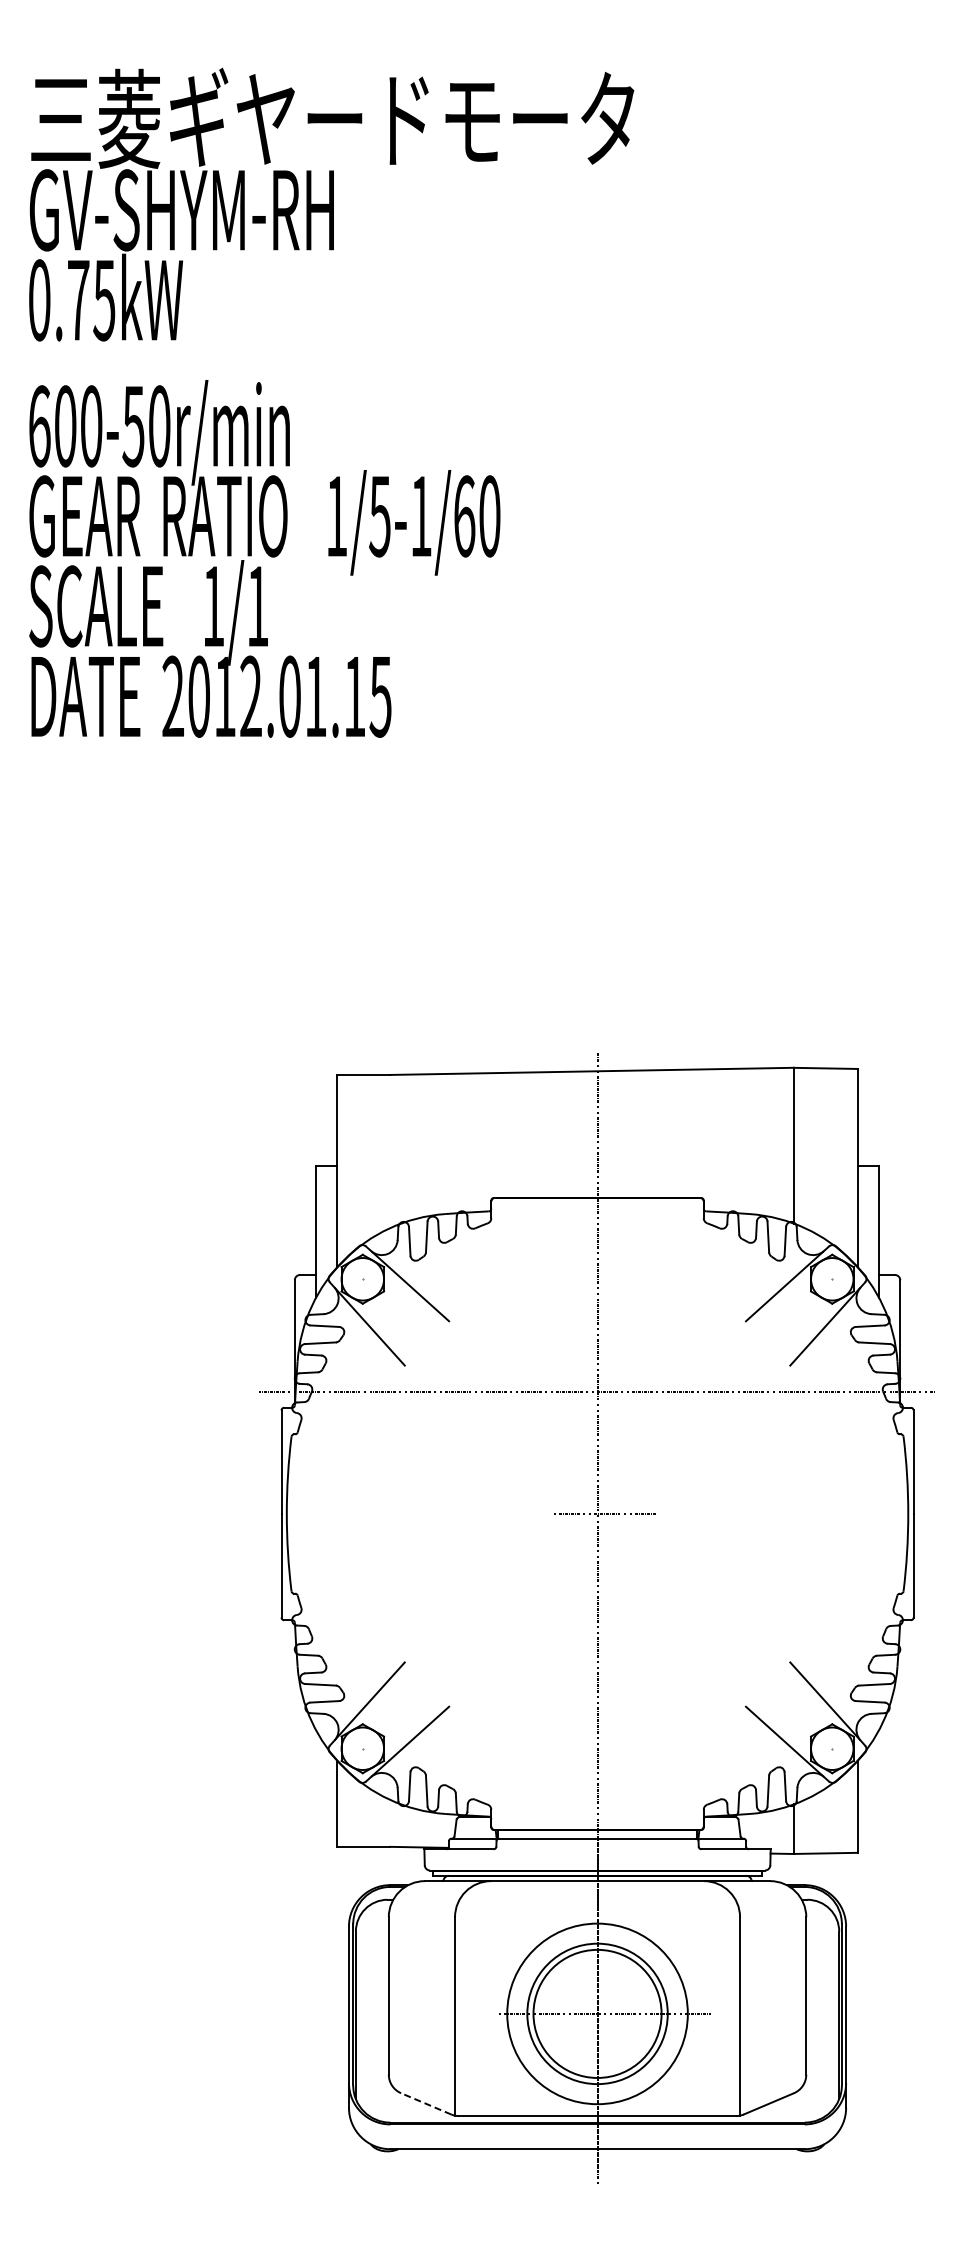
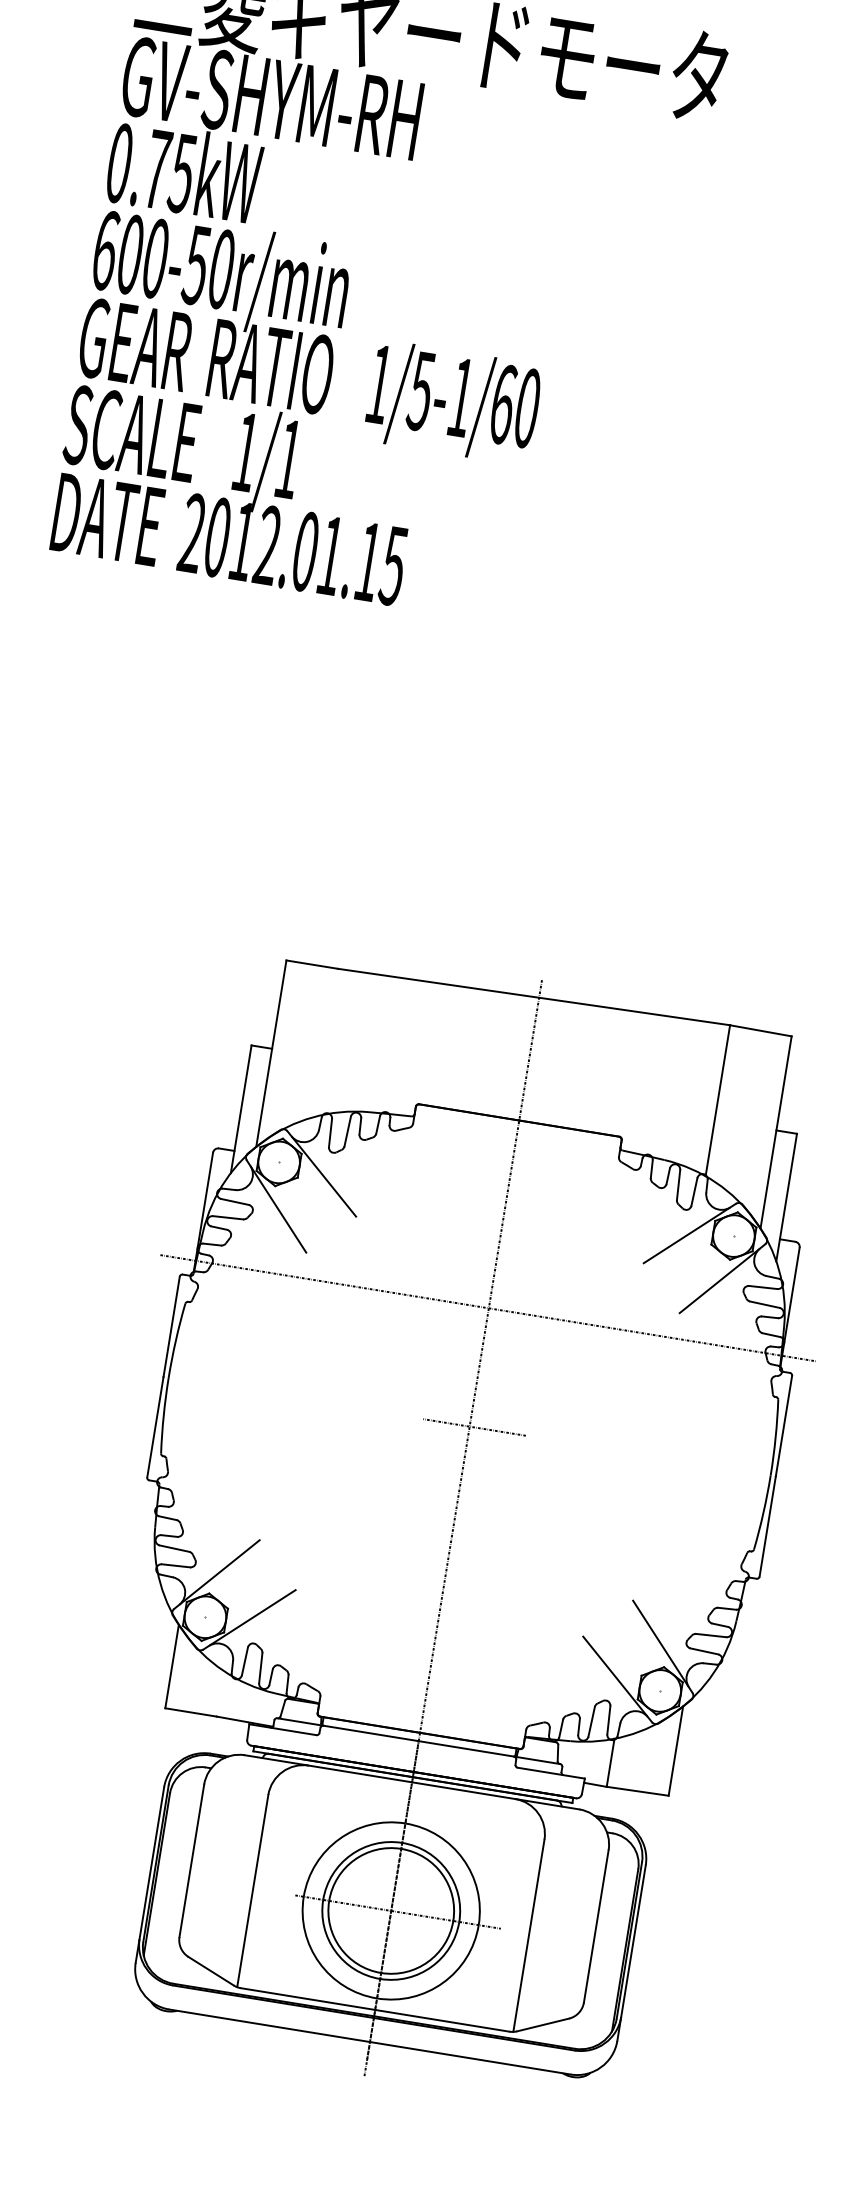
text: (264, 558) -> (302, 413), moved
line: (425, 2103) -> (210, 1970), dashed -> solid

